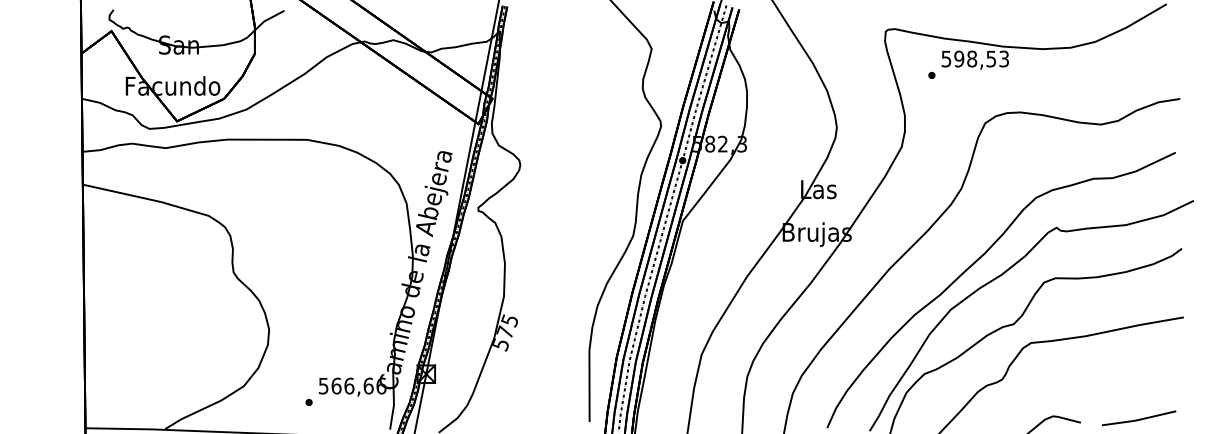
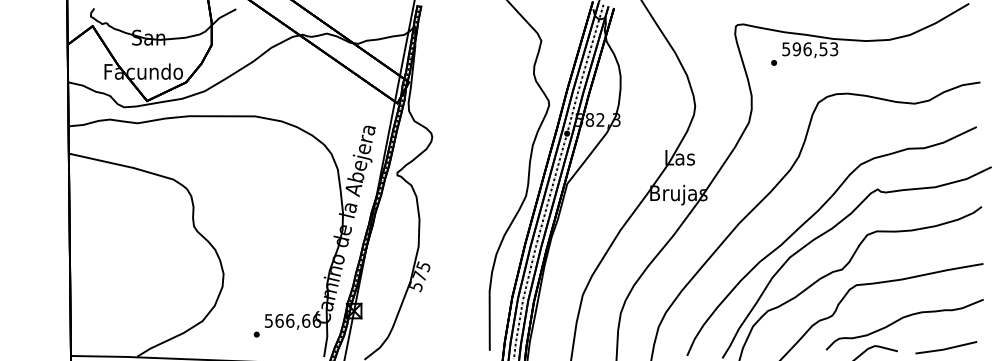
text: (972, 58) -> (807, 48), 598,53 -> 596,53
curve: (1086, 383) -> (902, 318), added

